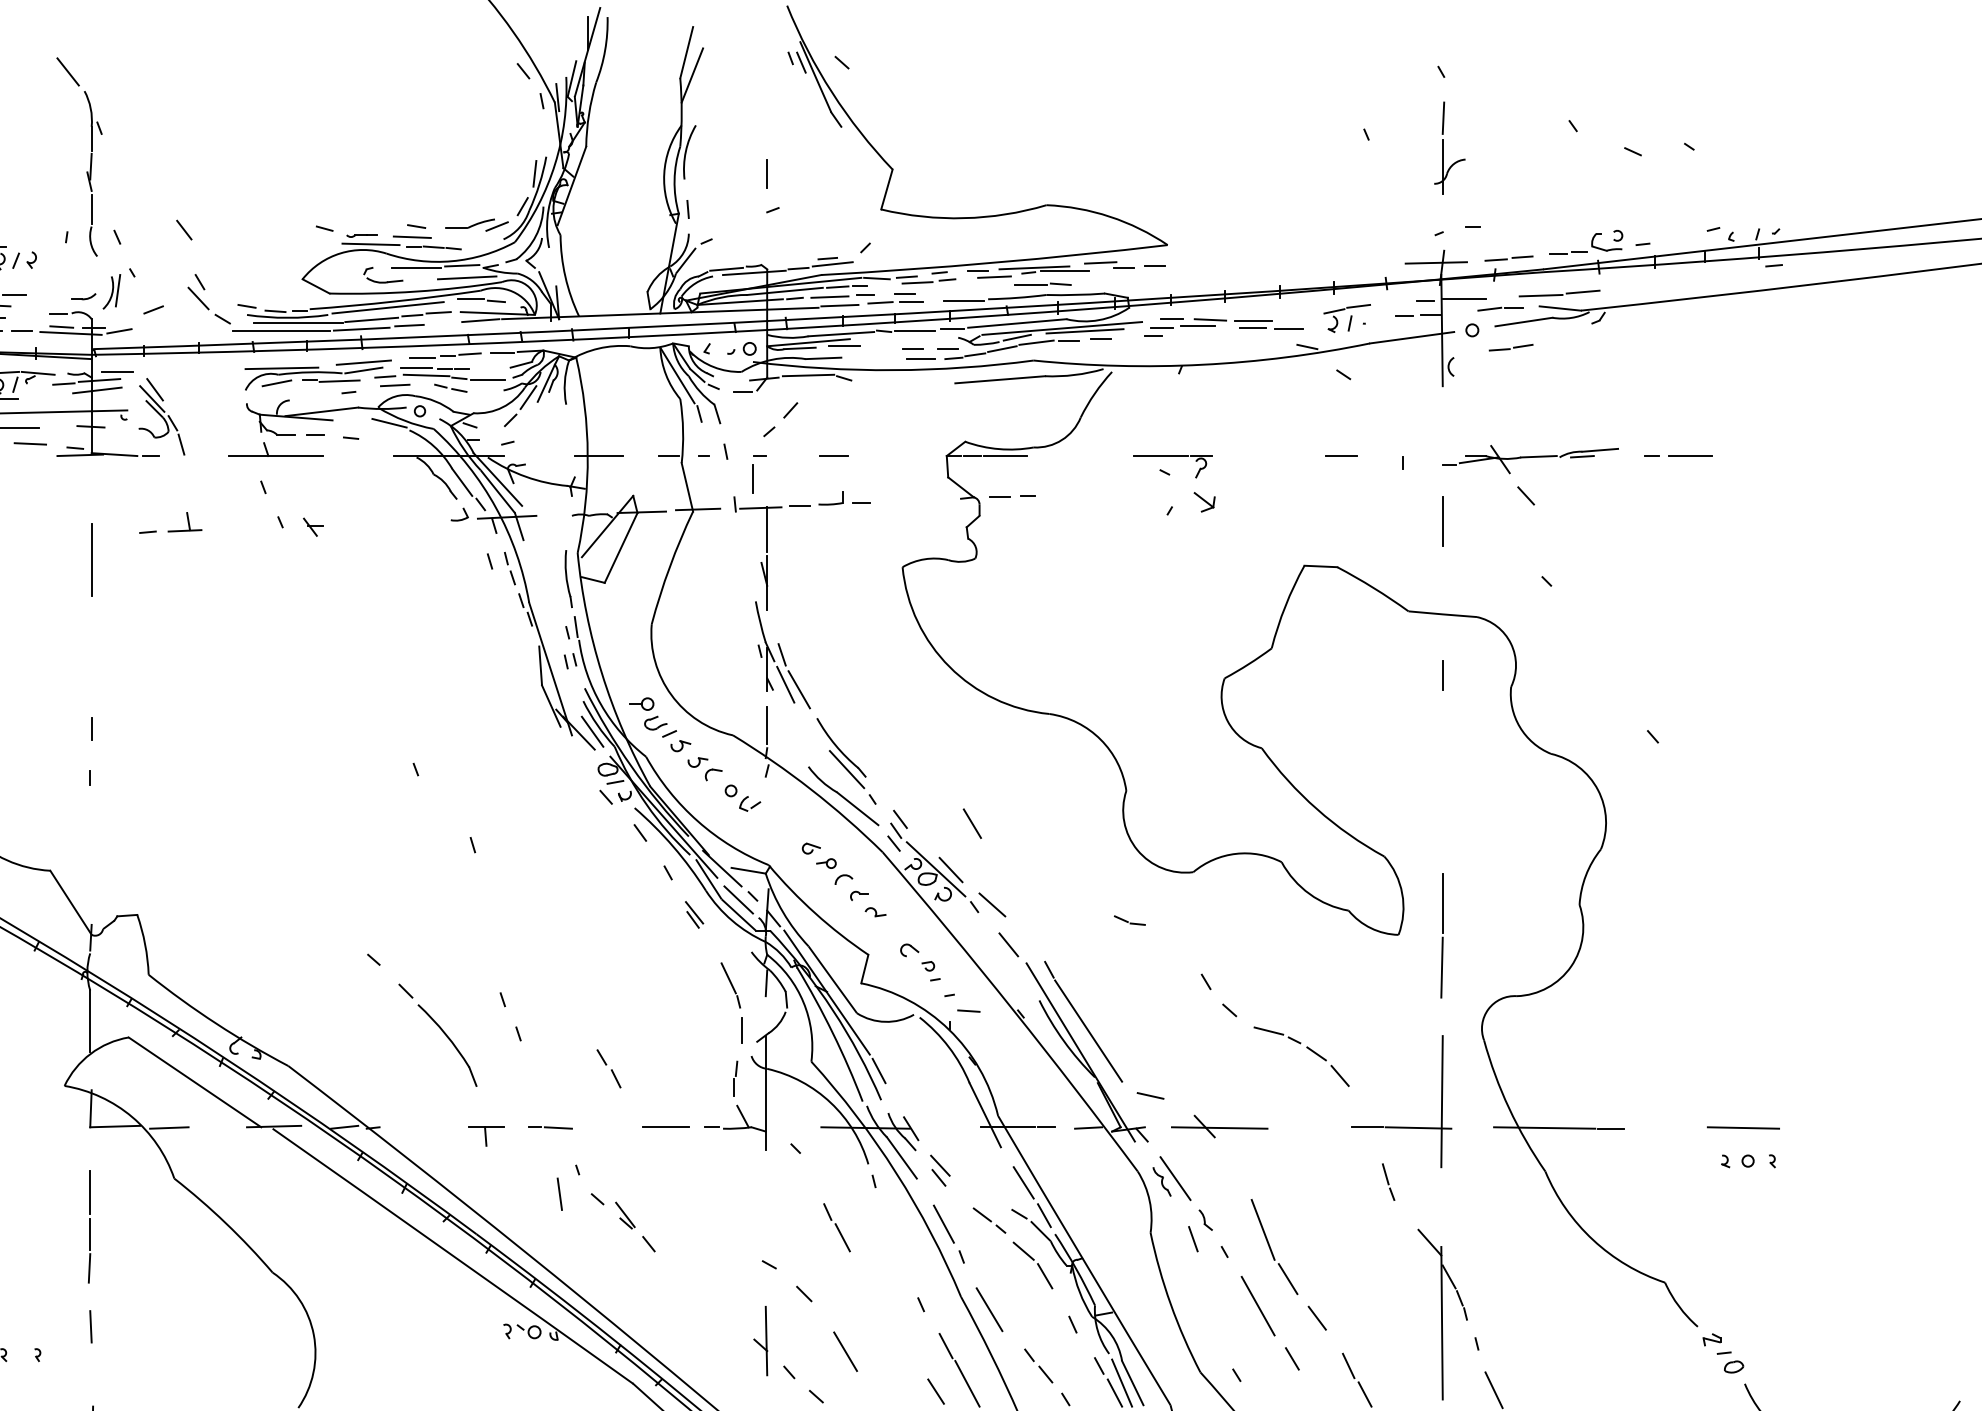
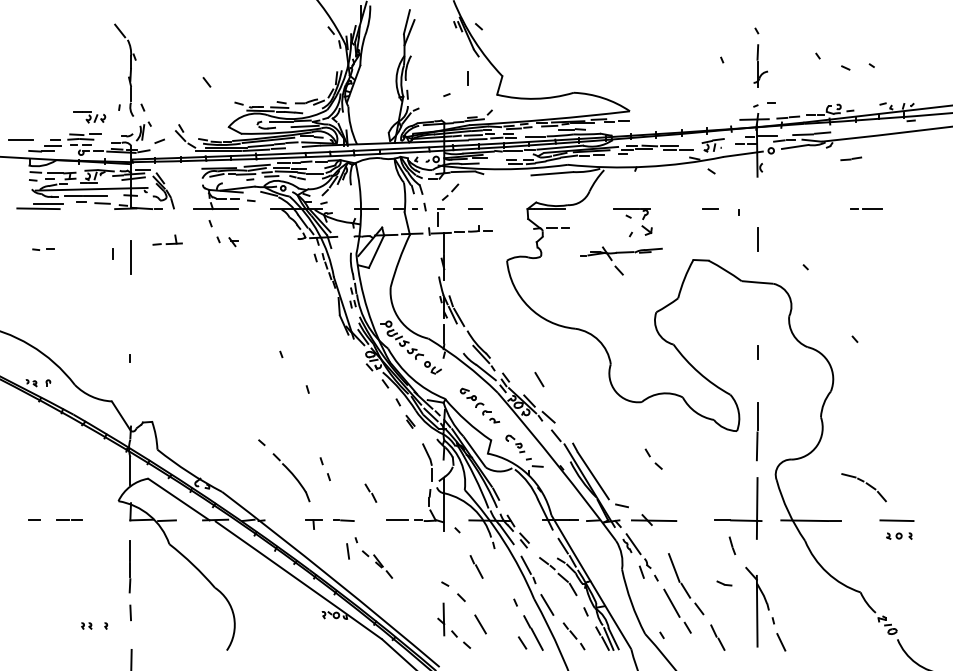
line: (765, 174) -> (467, 78), moved
line: (183, 230) -> (206, 82), moved
line: (1511, 346) -> (851, 158), moved
part: (1531, 459) -> (621, 253), moved
line: (1442, 674) -> (757, 352), moved
line: (90, 728) -> (112, 253), moved
part: (1129, 920) -> (724, 583), moved
part: (1300, 1056) -> (863, 487), moved

